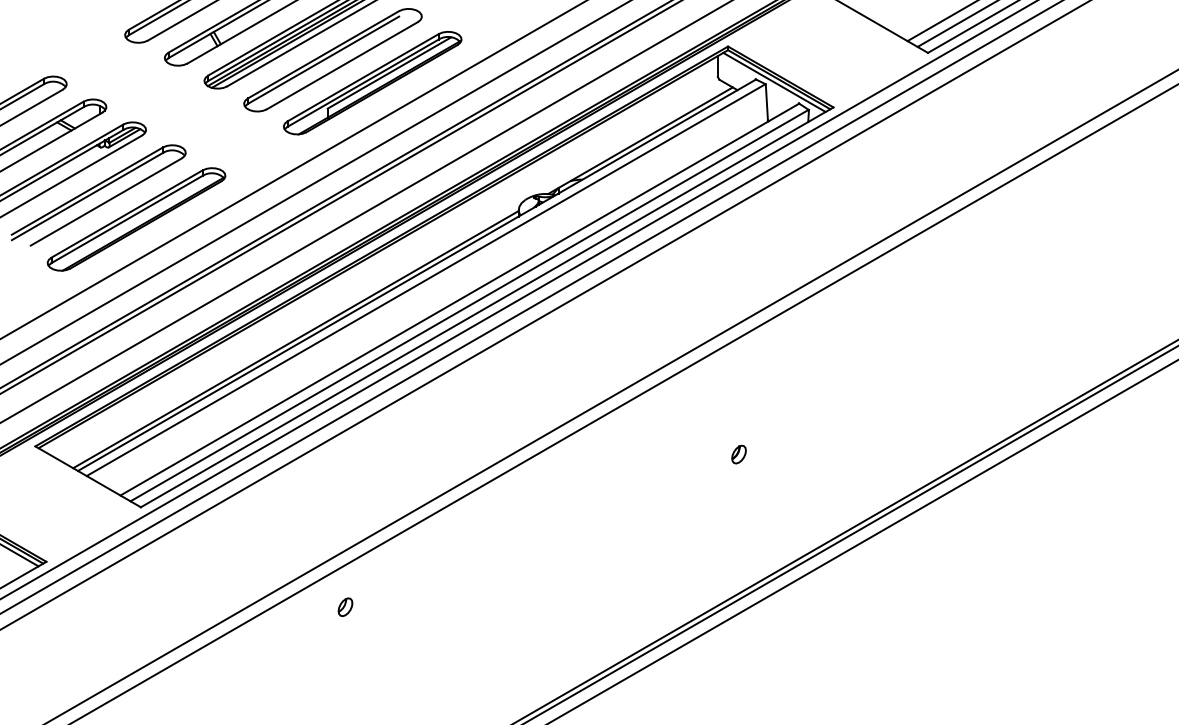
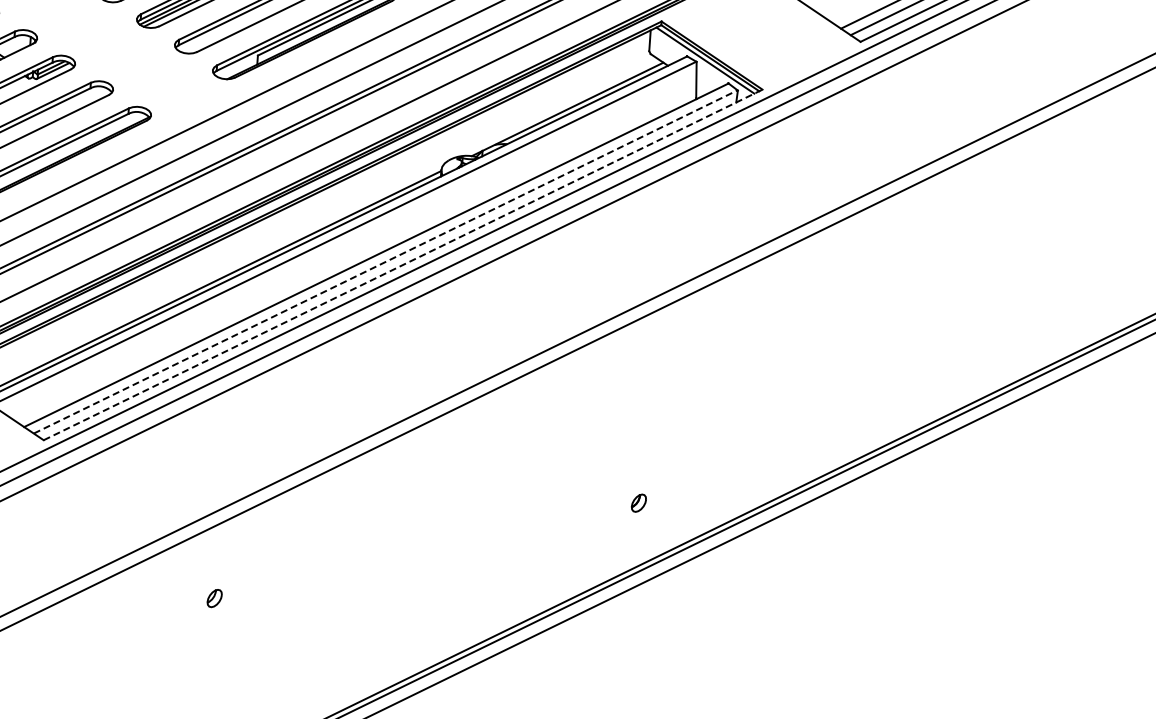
line: (470, 305) -> (386, 261), solid -> dashed
line: (487, 307) -> (403, 265), solid -> dashed
part: (738, 454) -> (638, 503), moved
part: (345, 606) -> (214, 597), moved

